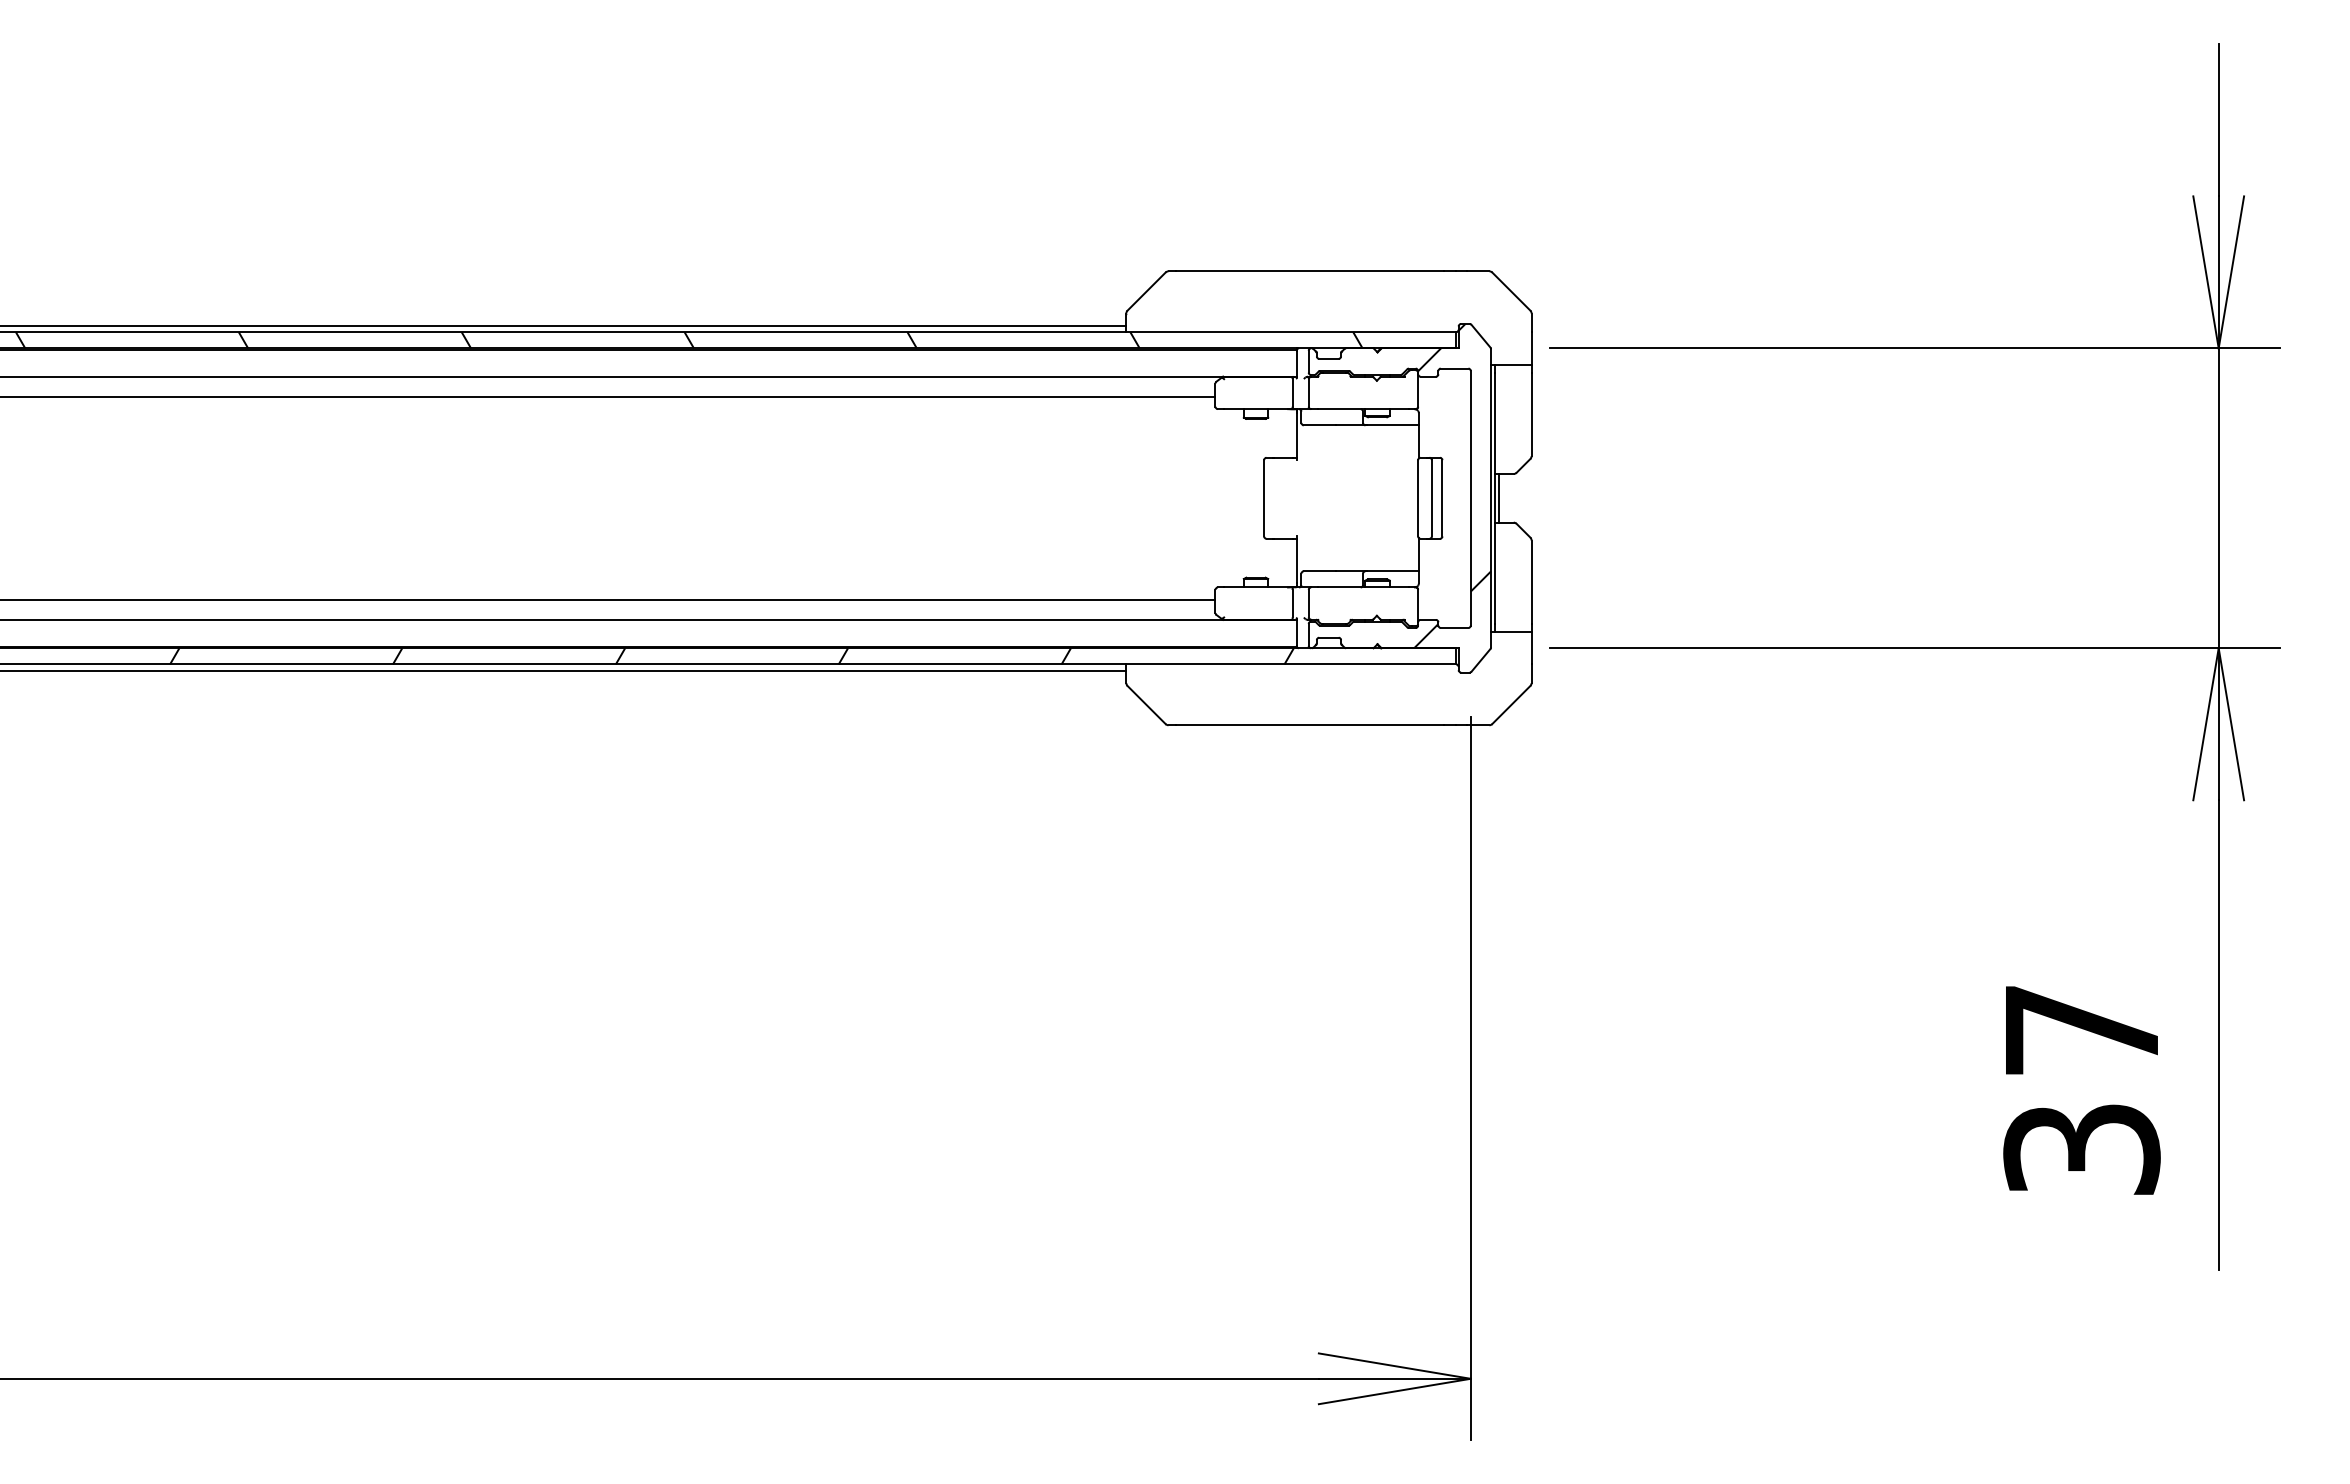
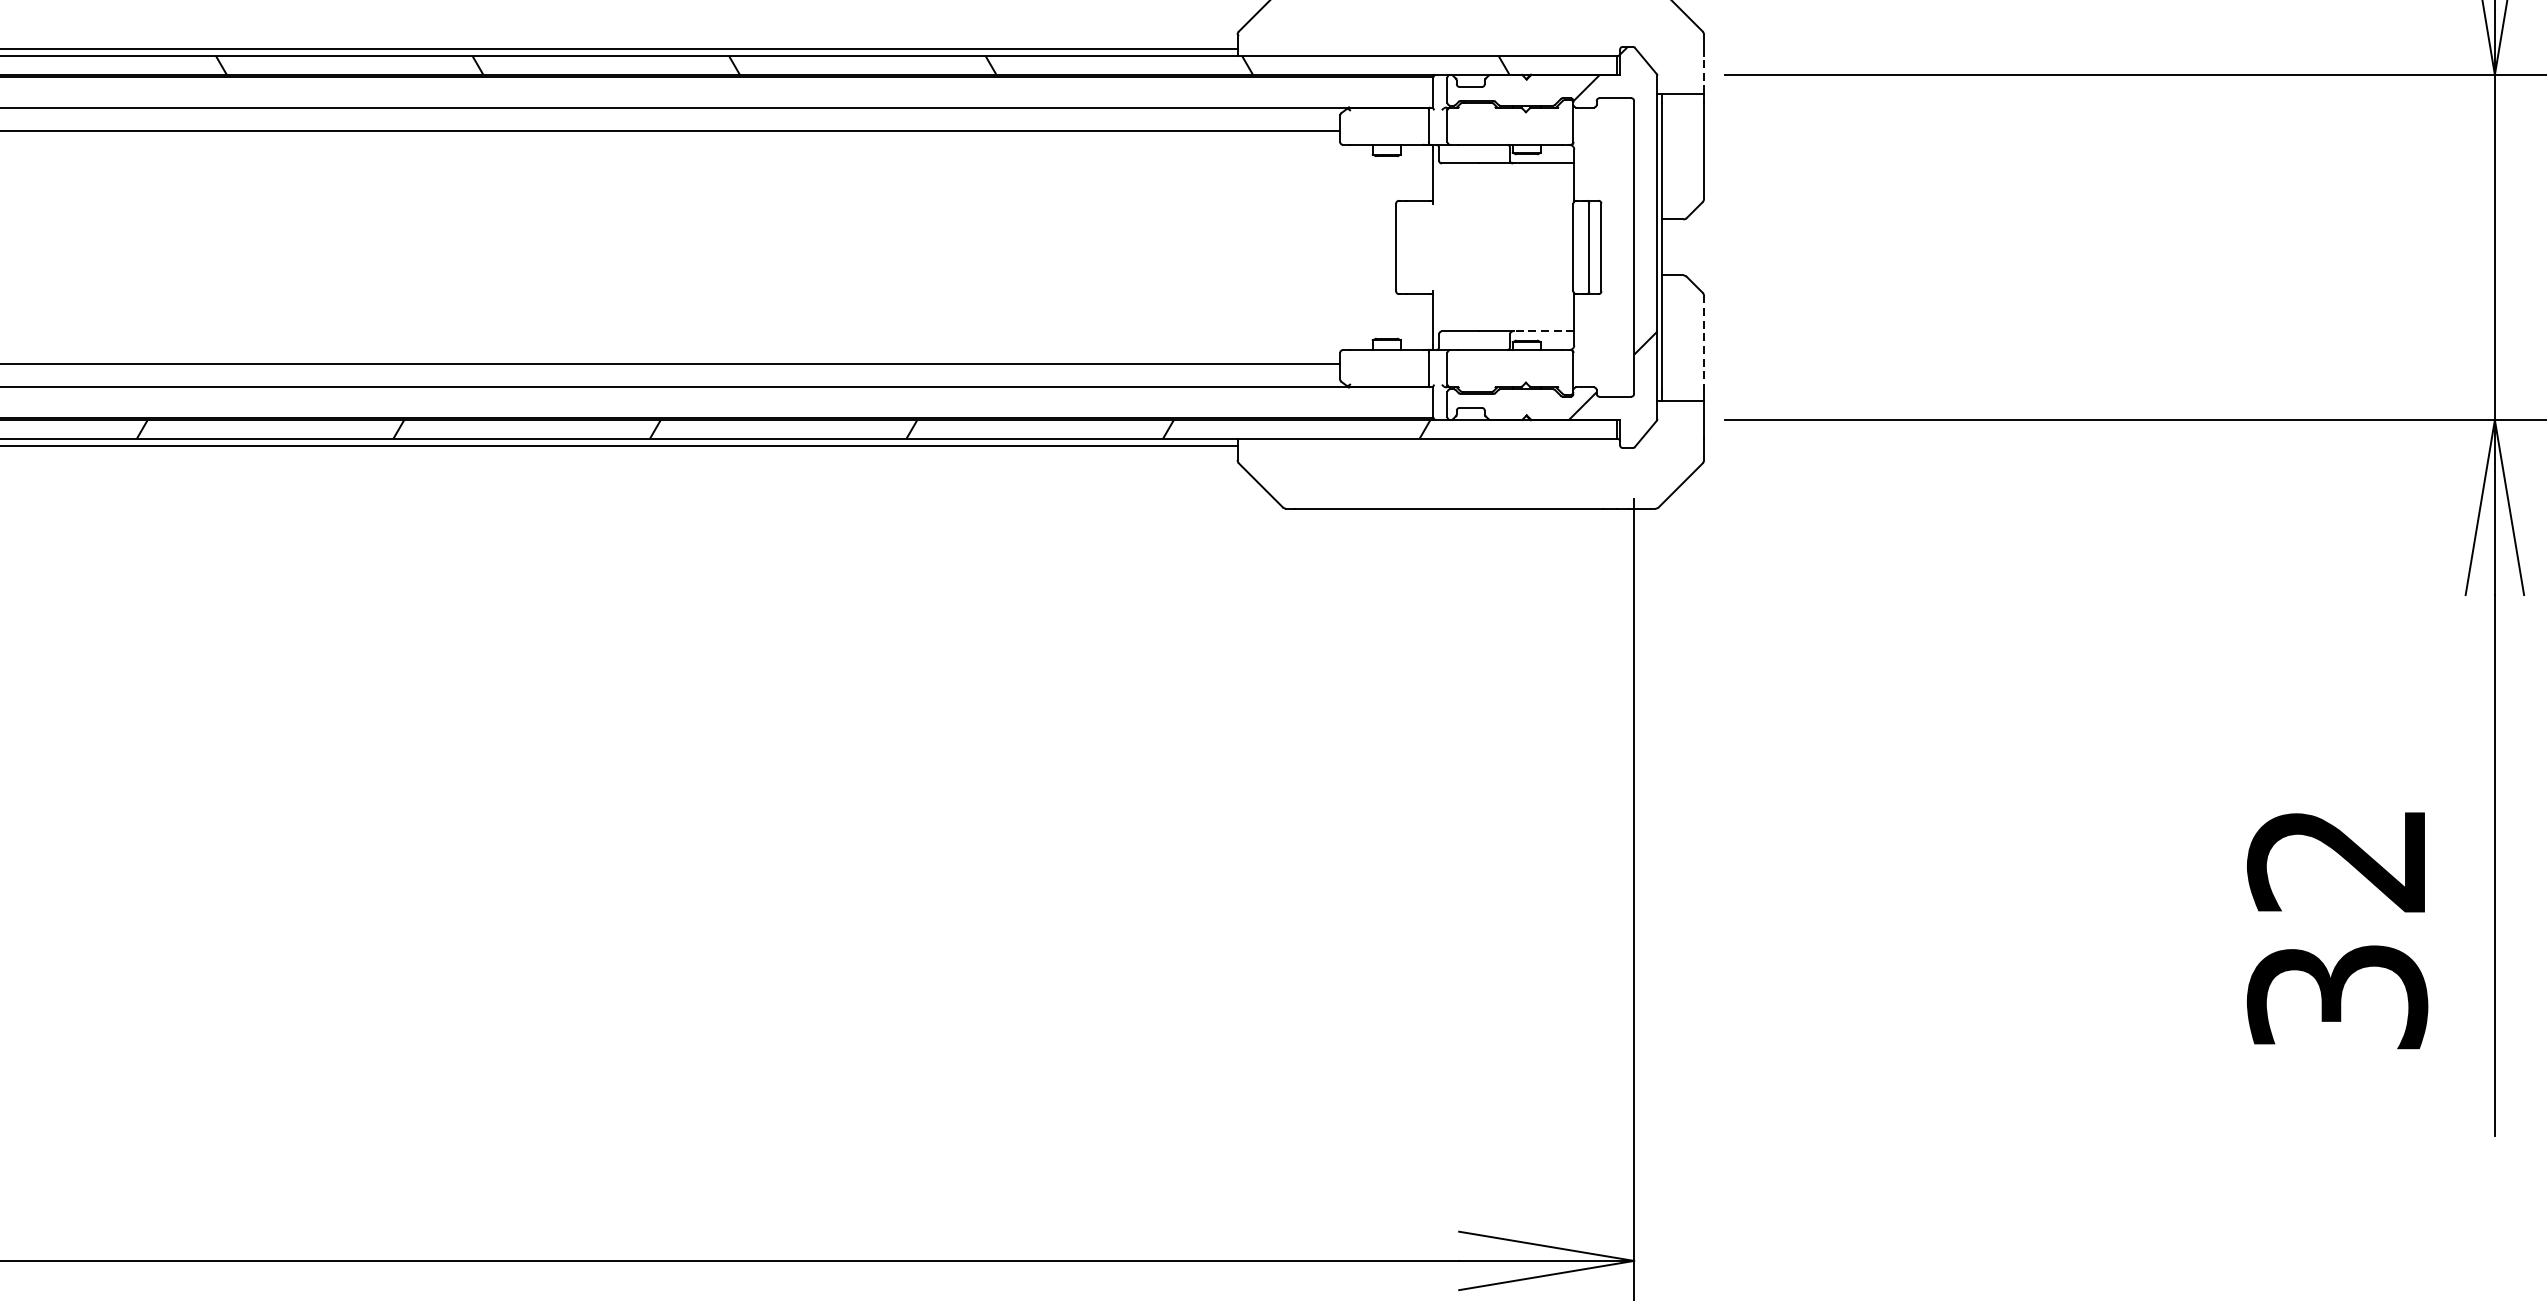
line: (1531, 347) -> (1703, 73), solid -> dashed
line: (1499, 497) -> (1667, 246), removed
line: (1392, 571) -> (1543, 331), solid -> dashed
line: (1531, 582) -> (1703, 344), solid -> dashed
text: (2080, 1030) -> (2335, 860), 37 -> 32

